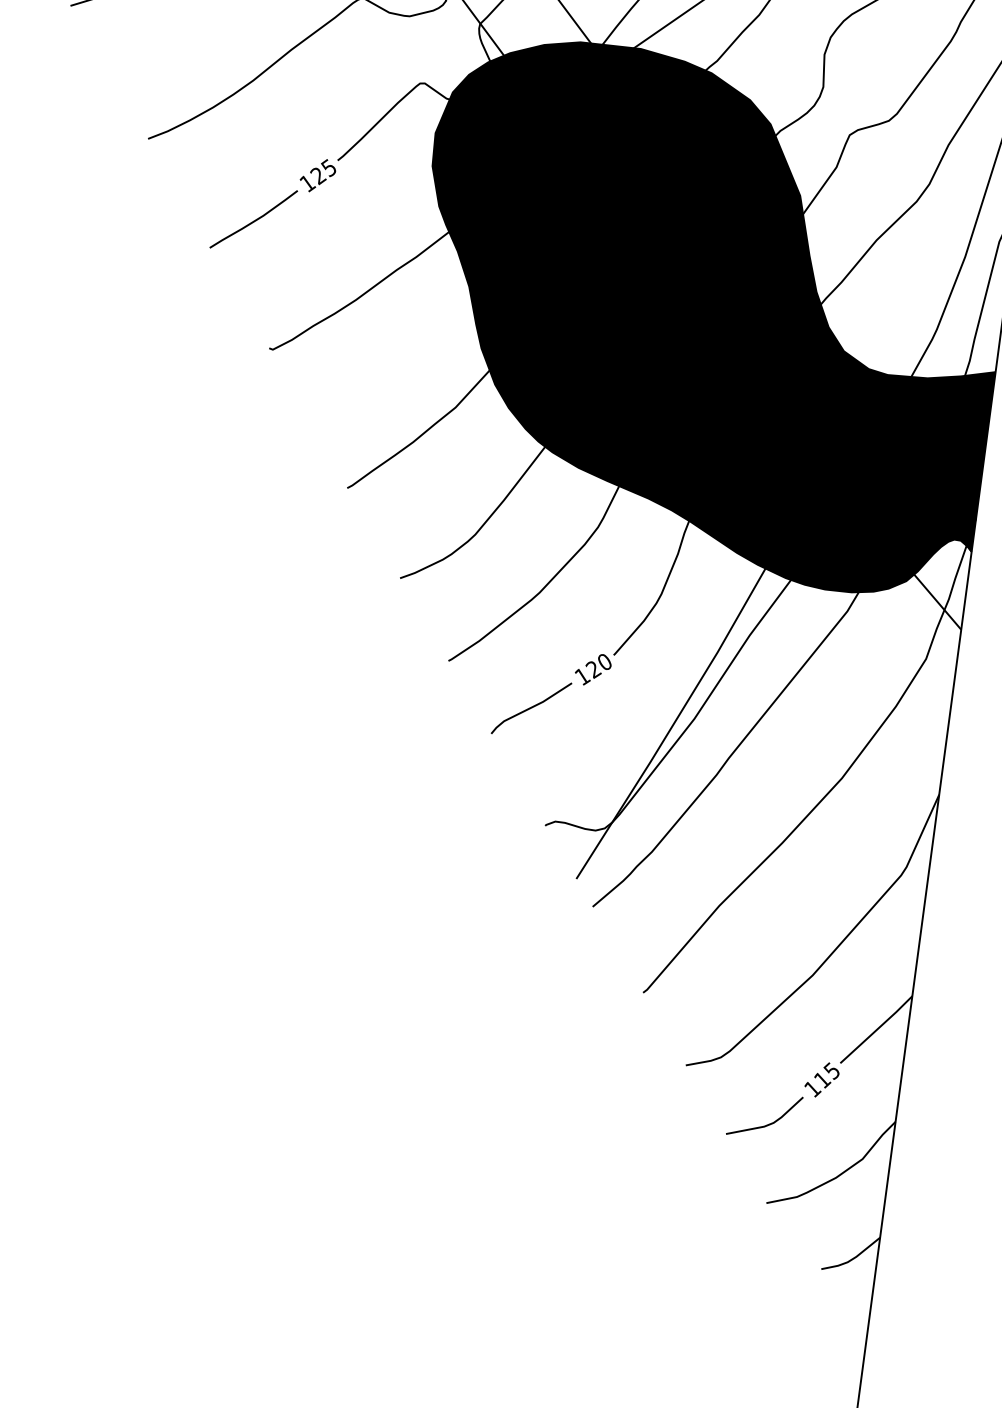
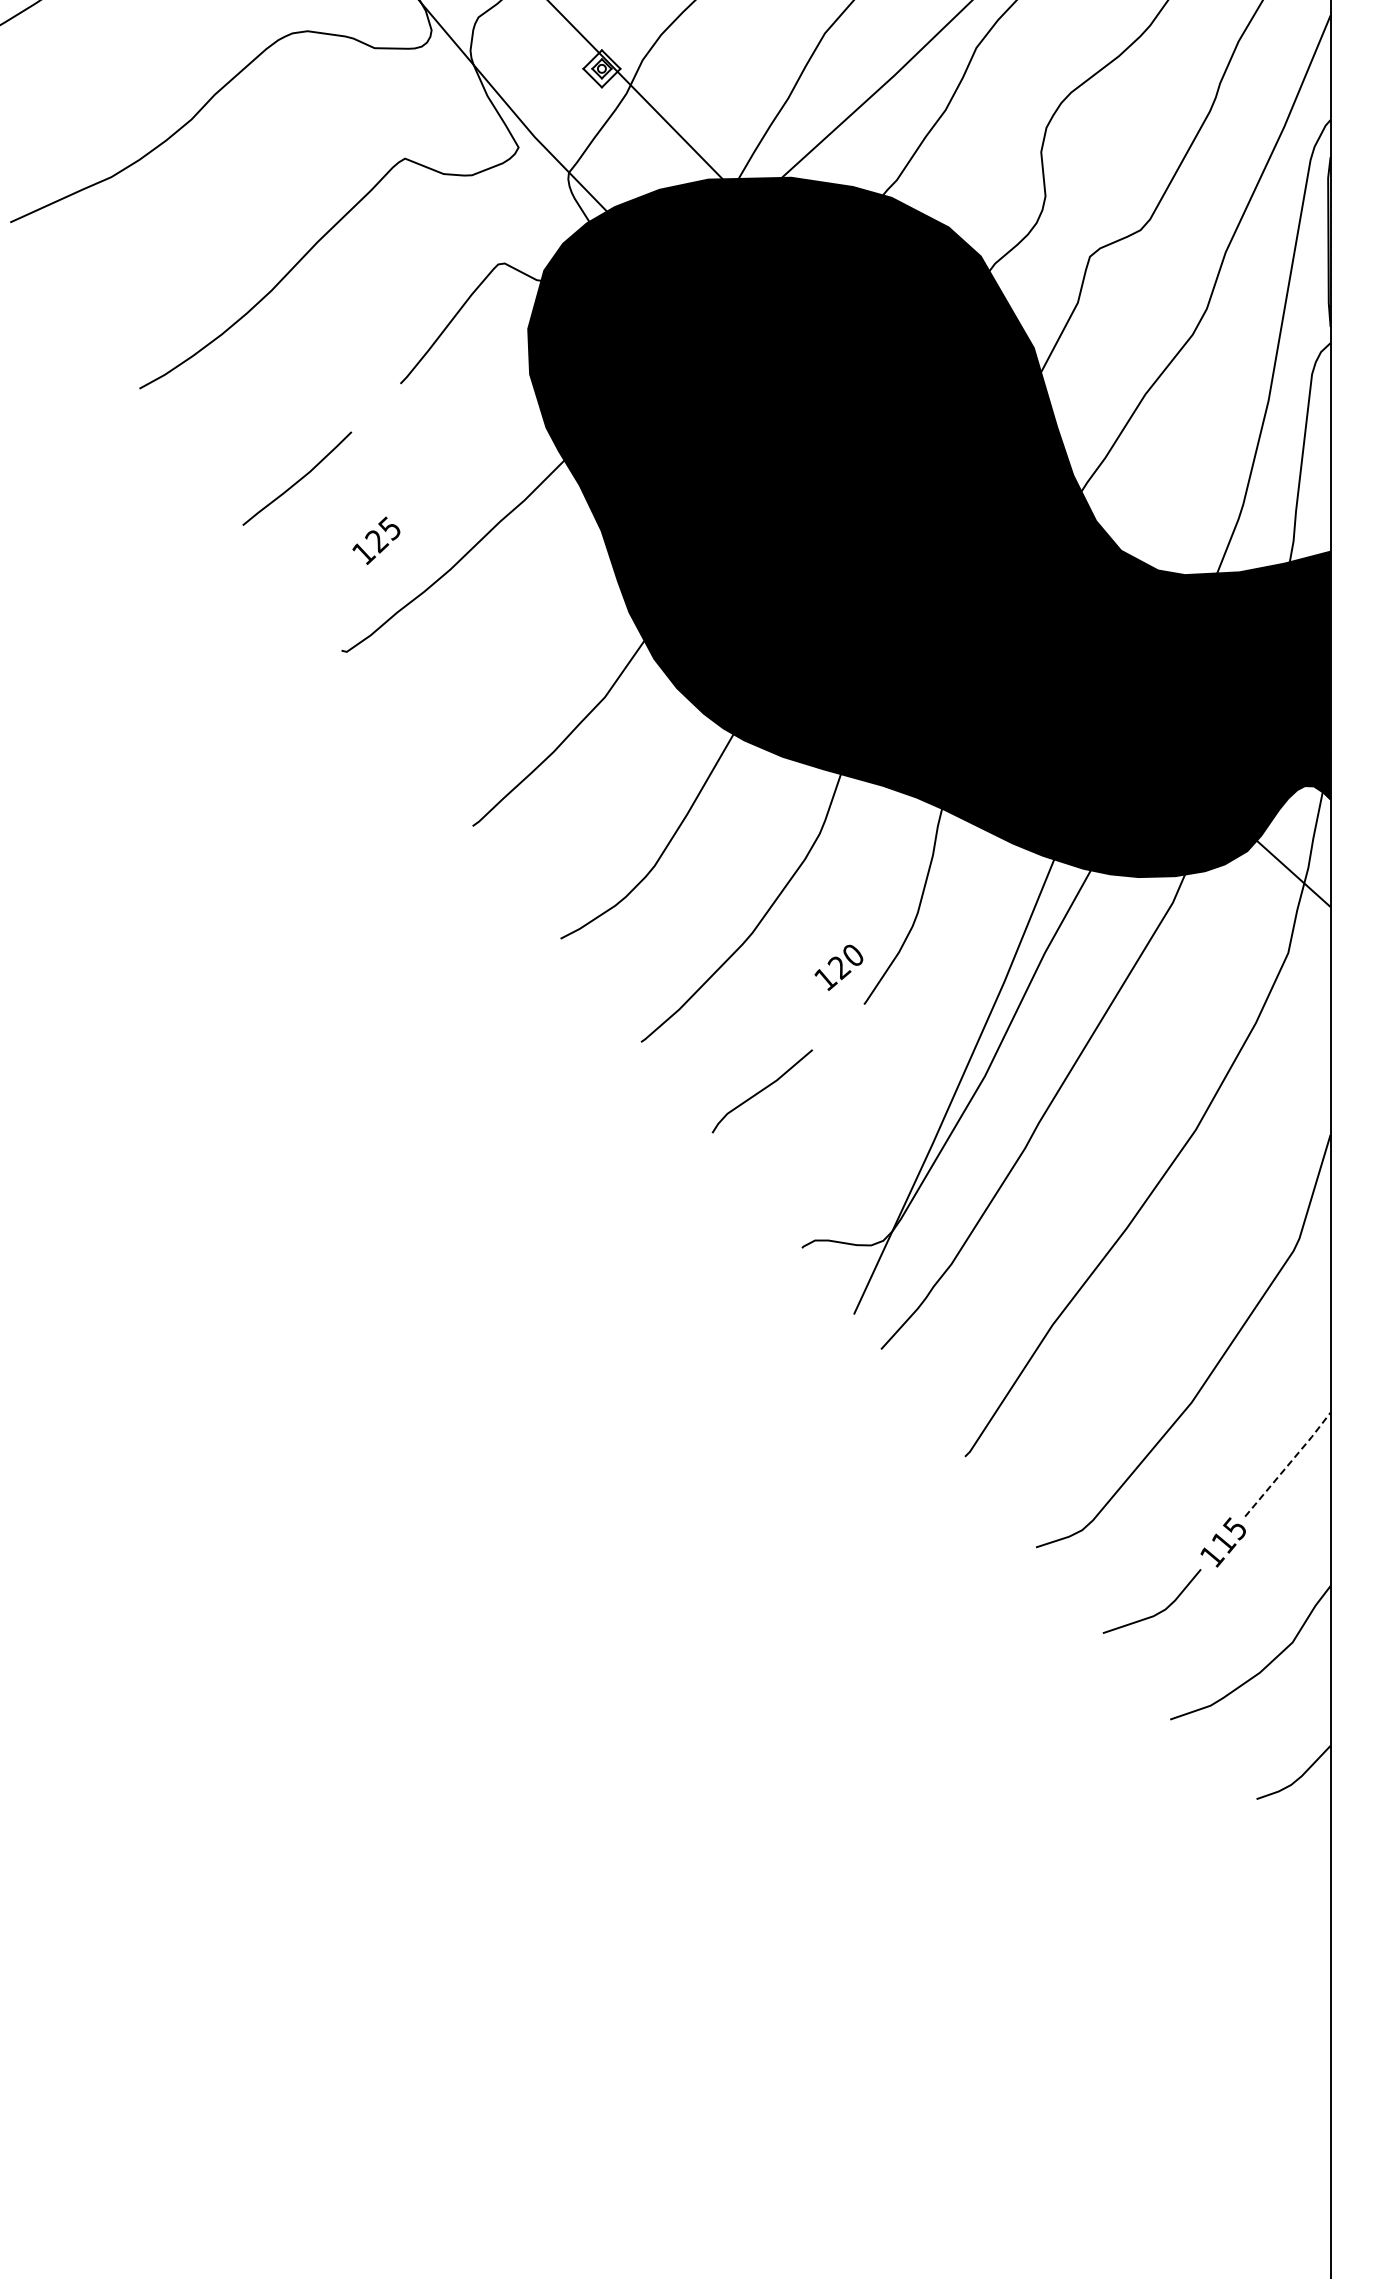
text: (318, 175) -> (376, 540), moved
text: (592, 669) -> (838, 967), moved
line: (876, 1029) -> (1288, 1464), solid -> dashed

